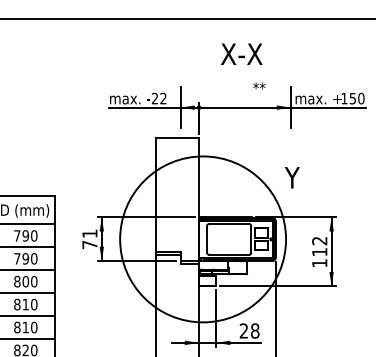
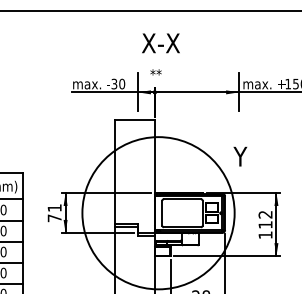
text: (241, 53) -> (160, 42), moved
text: (259, 85) -> (156, 72), moved
text: (158, 98) -> (117, 83), 22 -> 30

